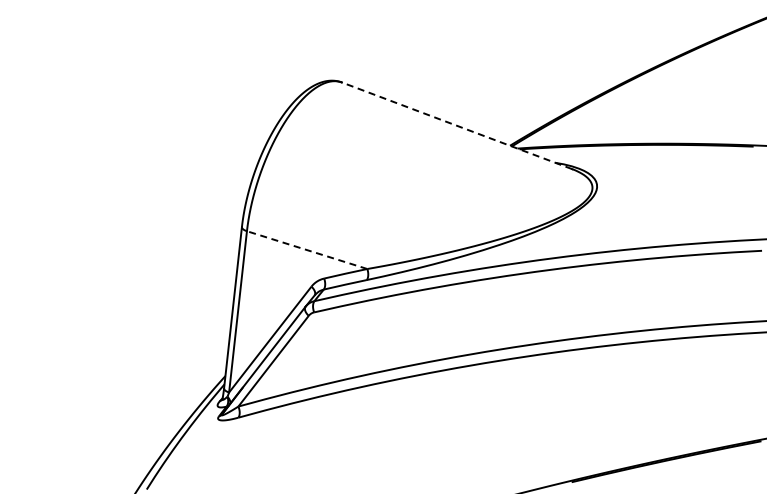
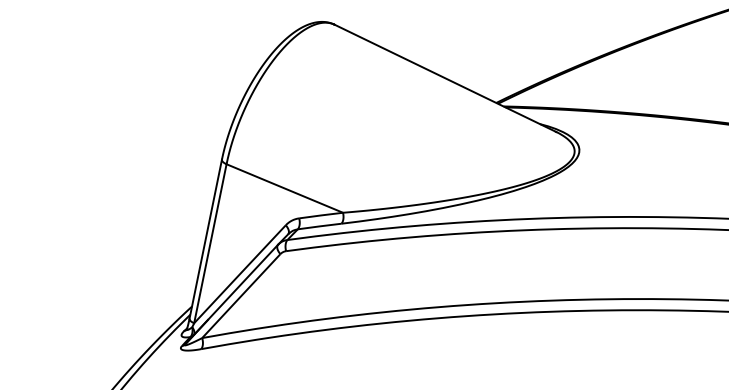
line: (456, 125) -> (444, 77), dashed -> solid
line: (306, 249) -> (284, 187), dashed -> solid

